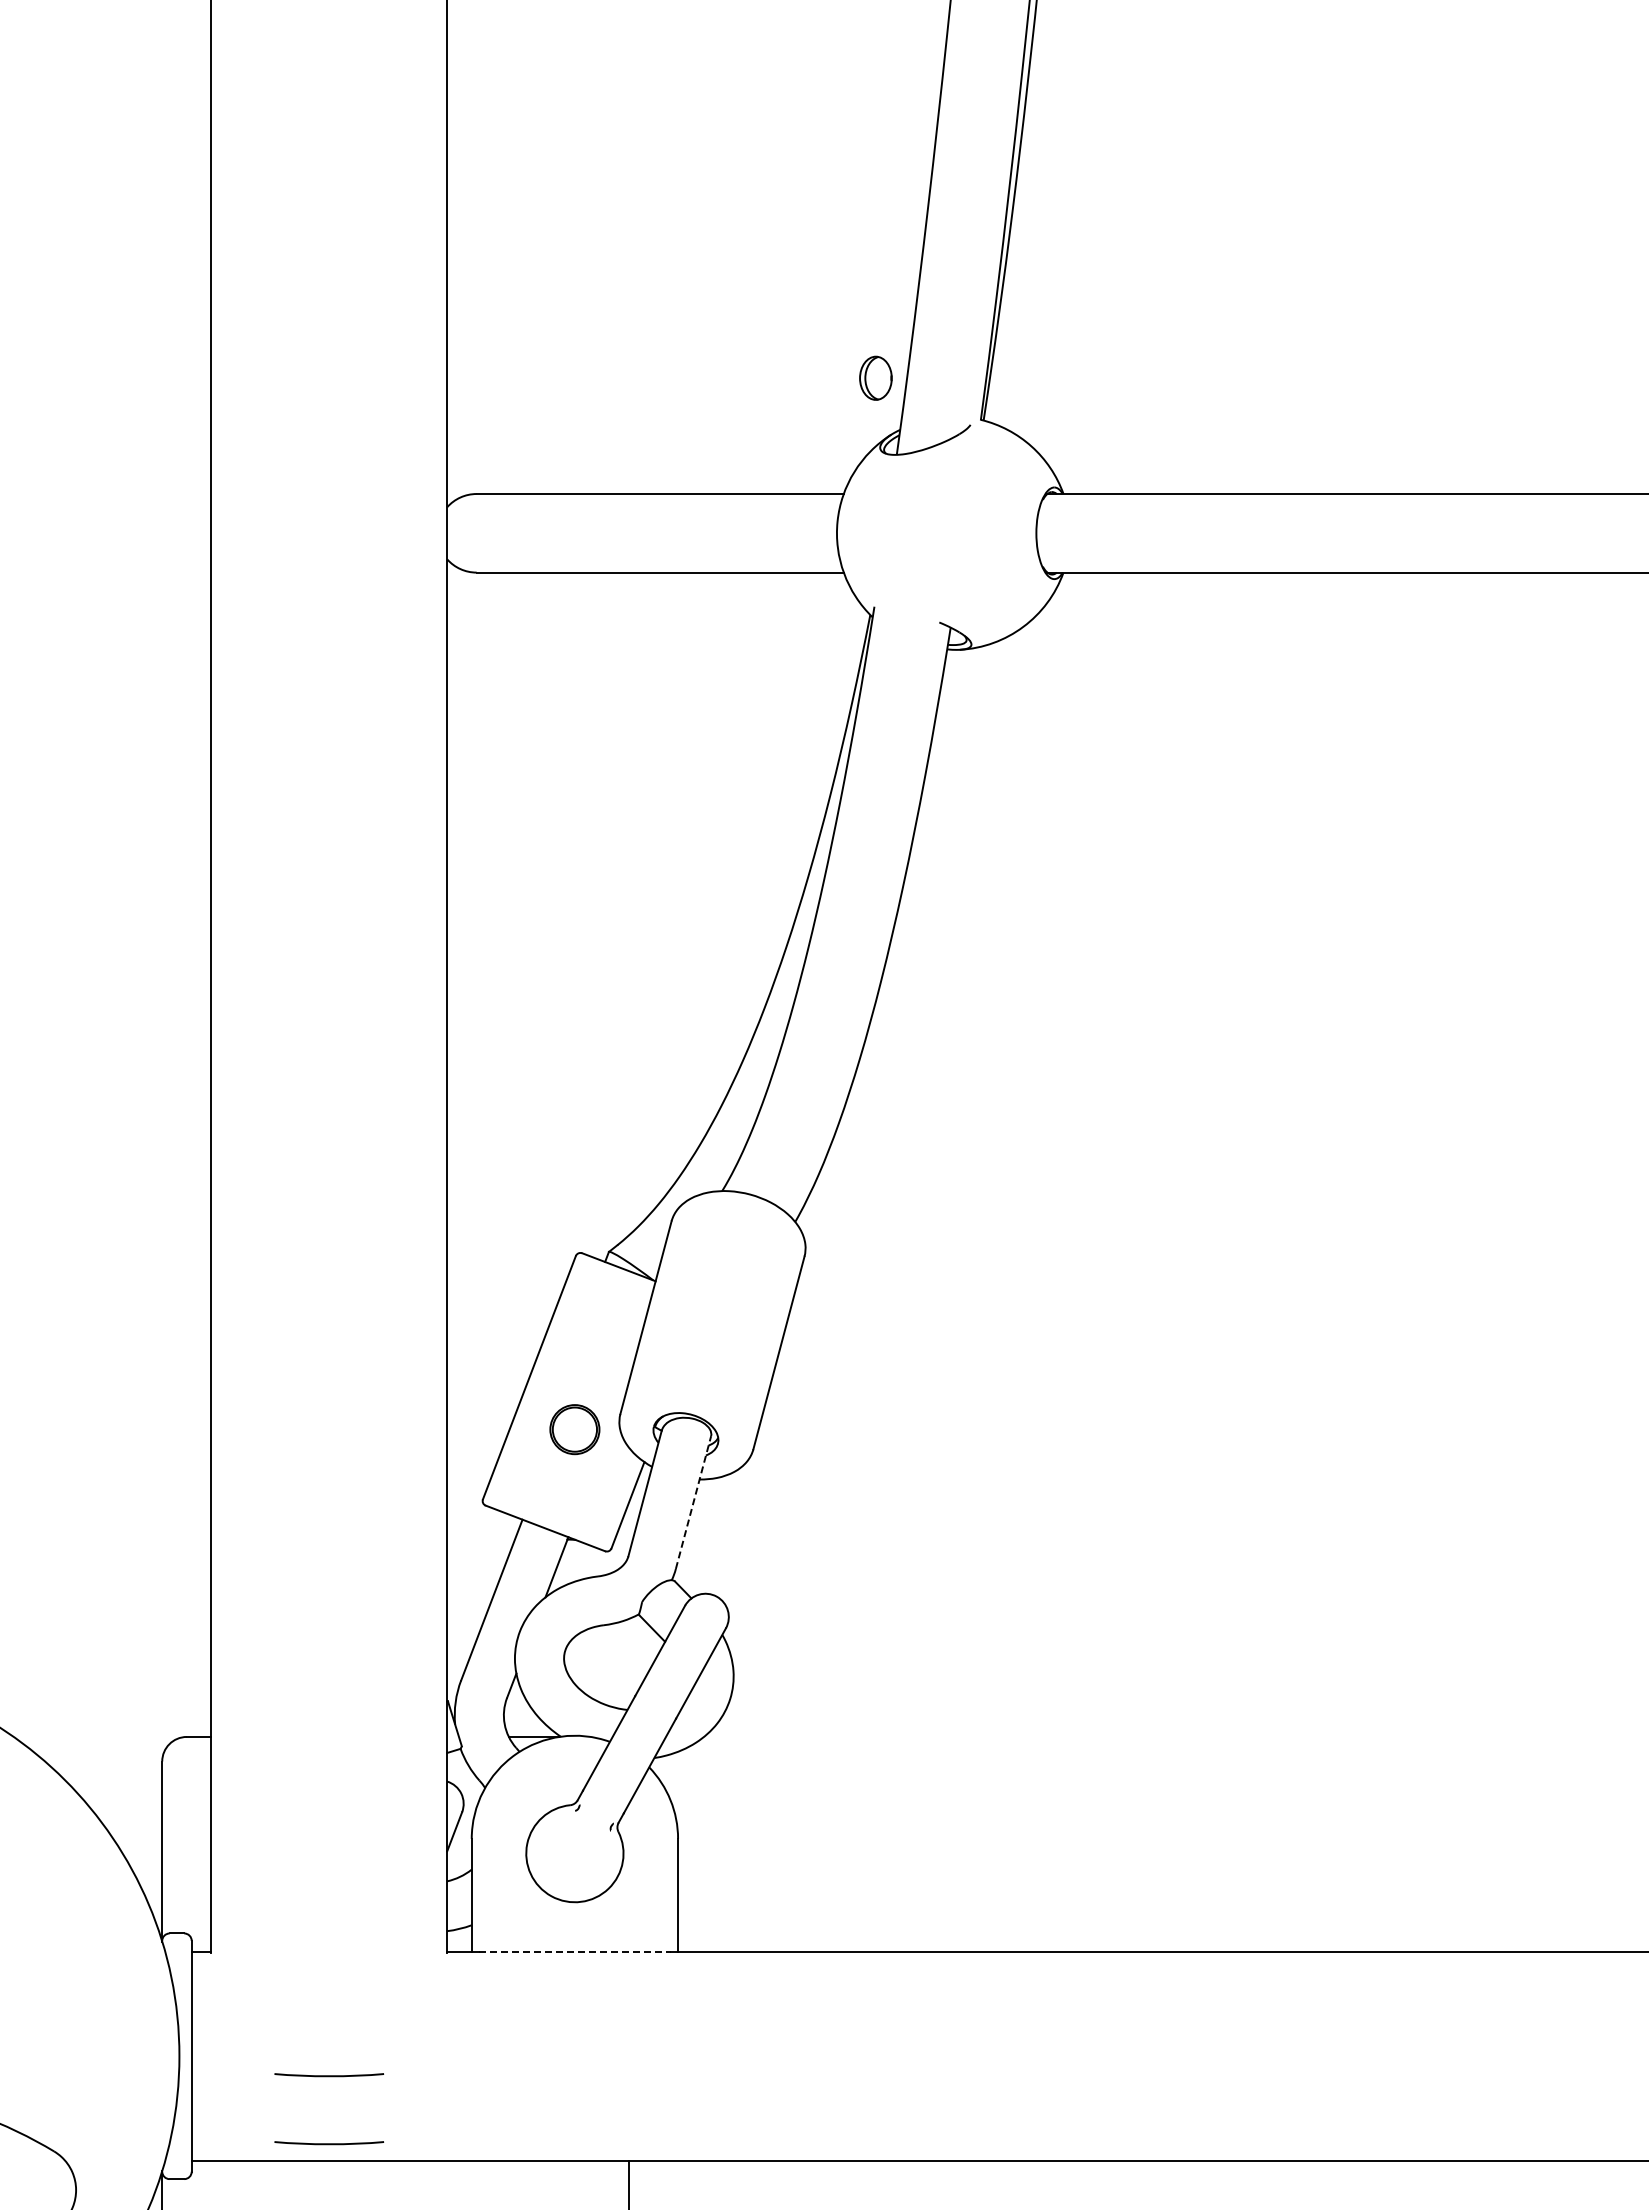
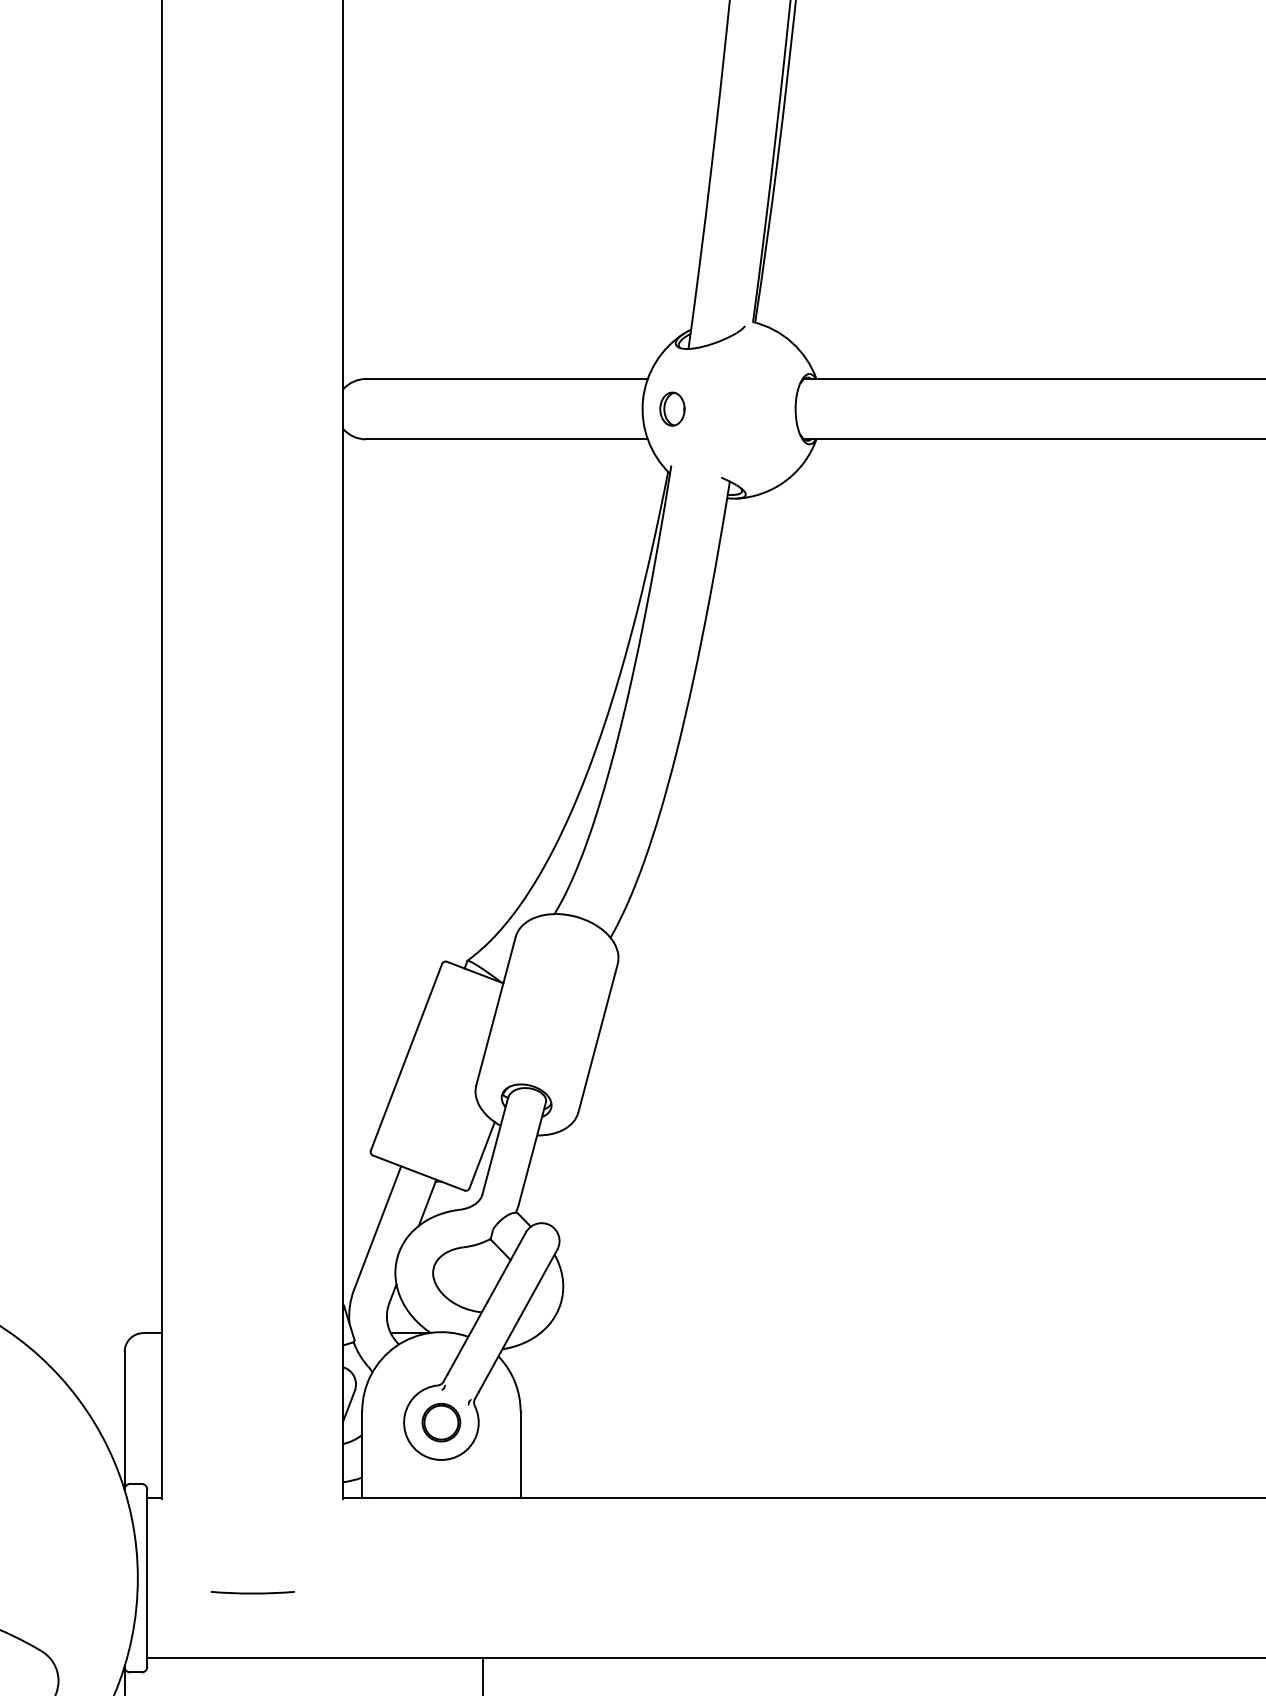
part: (875, 377) -> (672, 408), moved
part: (574, 1429) -> (441, 1422), moved
line: (693, 1502) -> (532, 1153), dashed -> solid
line: (574, 1951) -> (441, 1497), dashed -> solid
curve: (329, 2143) -> (253, 1645), removed

